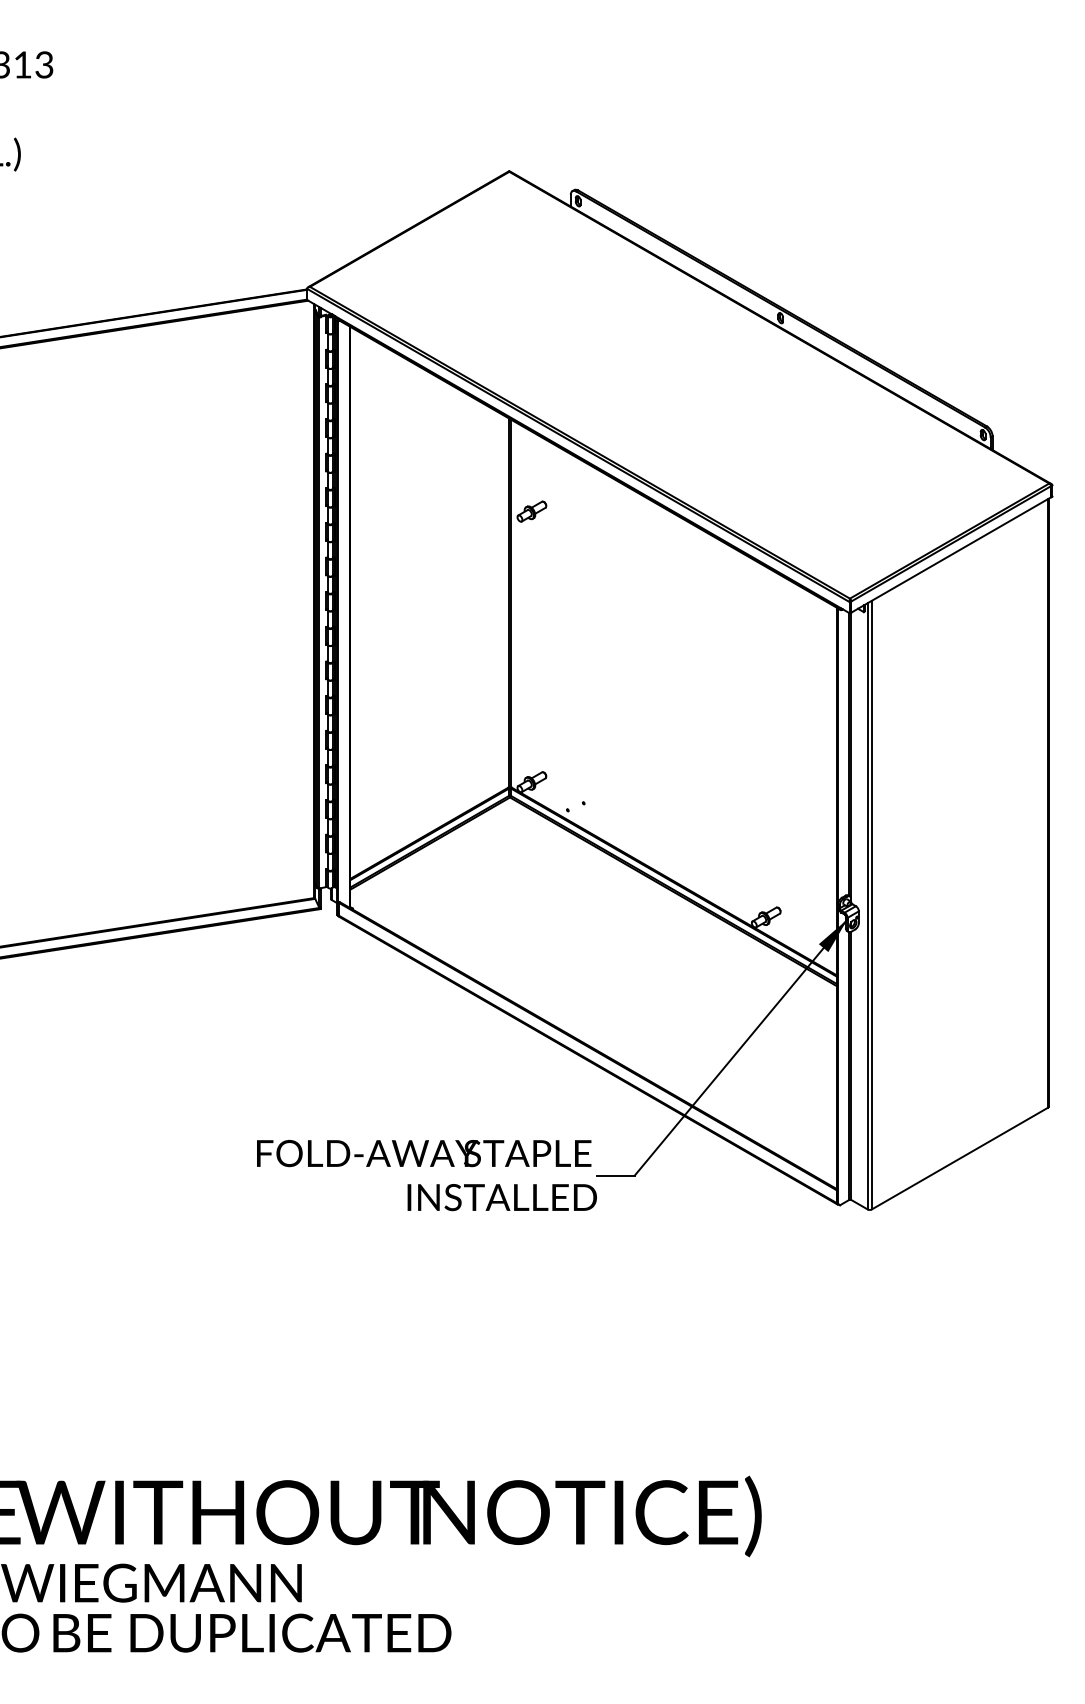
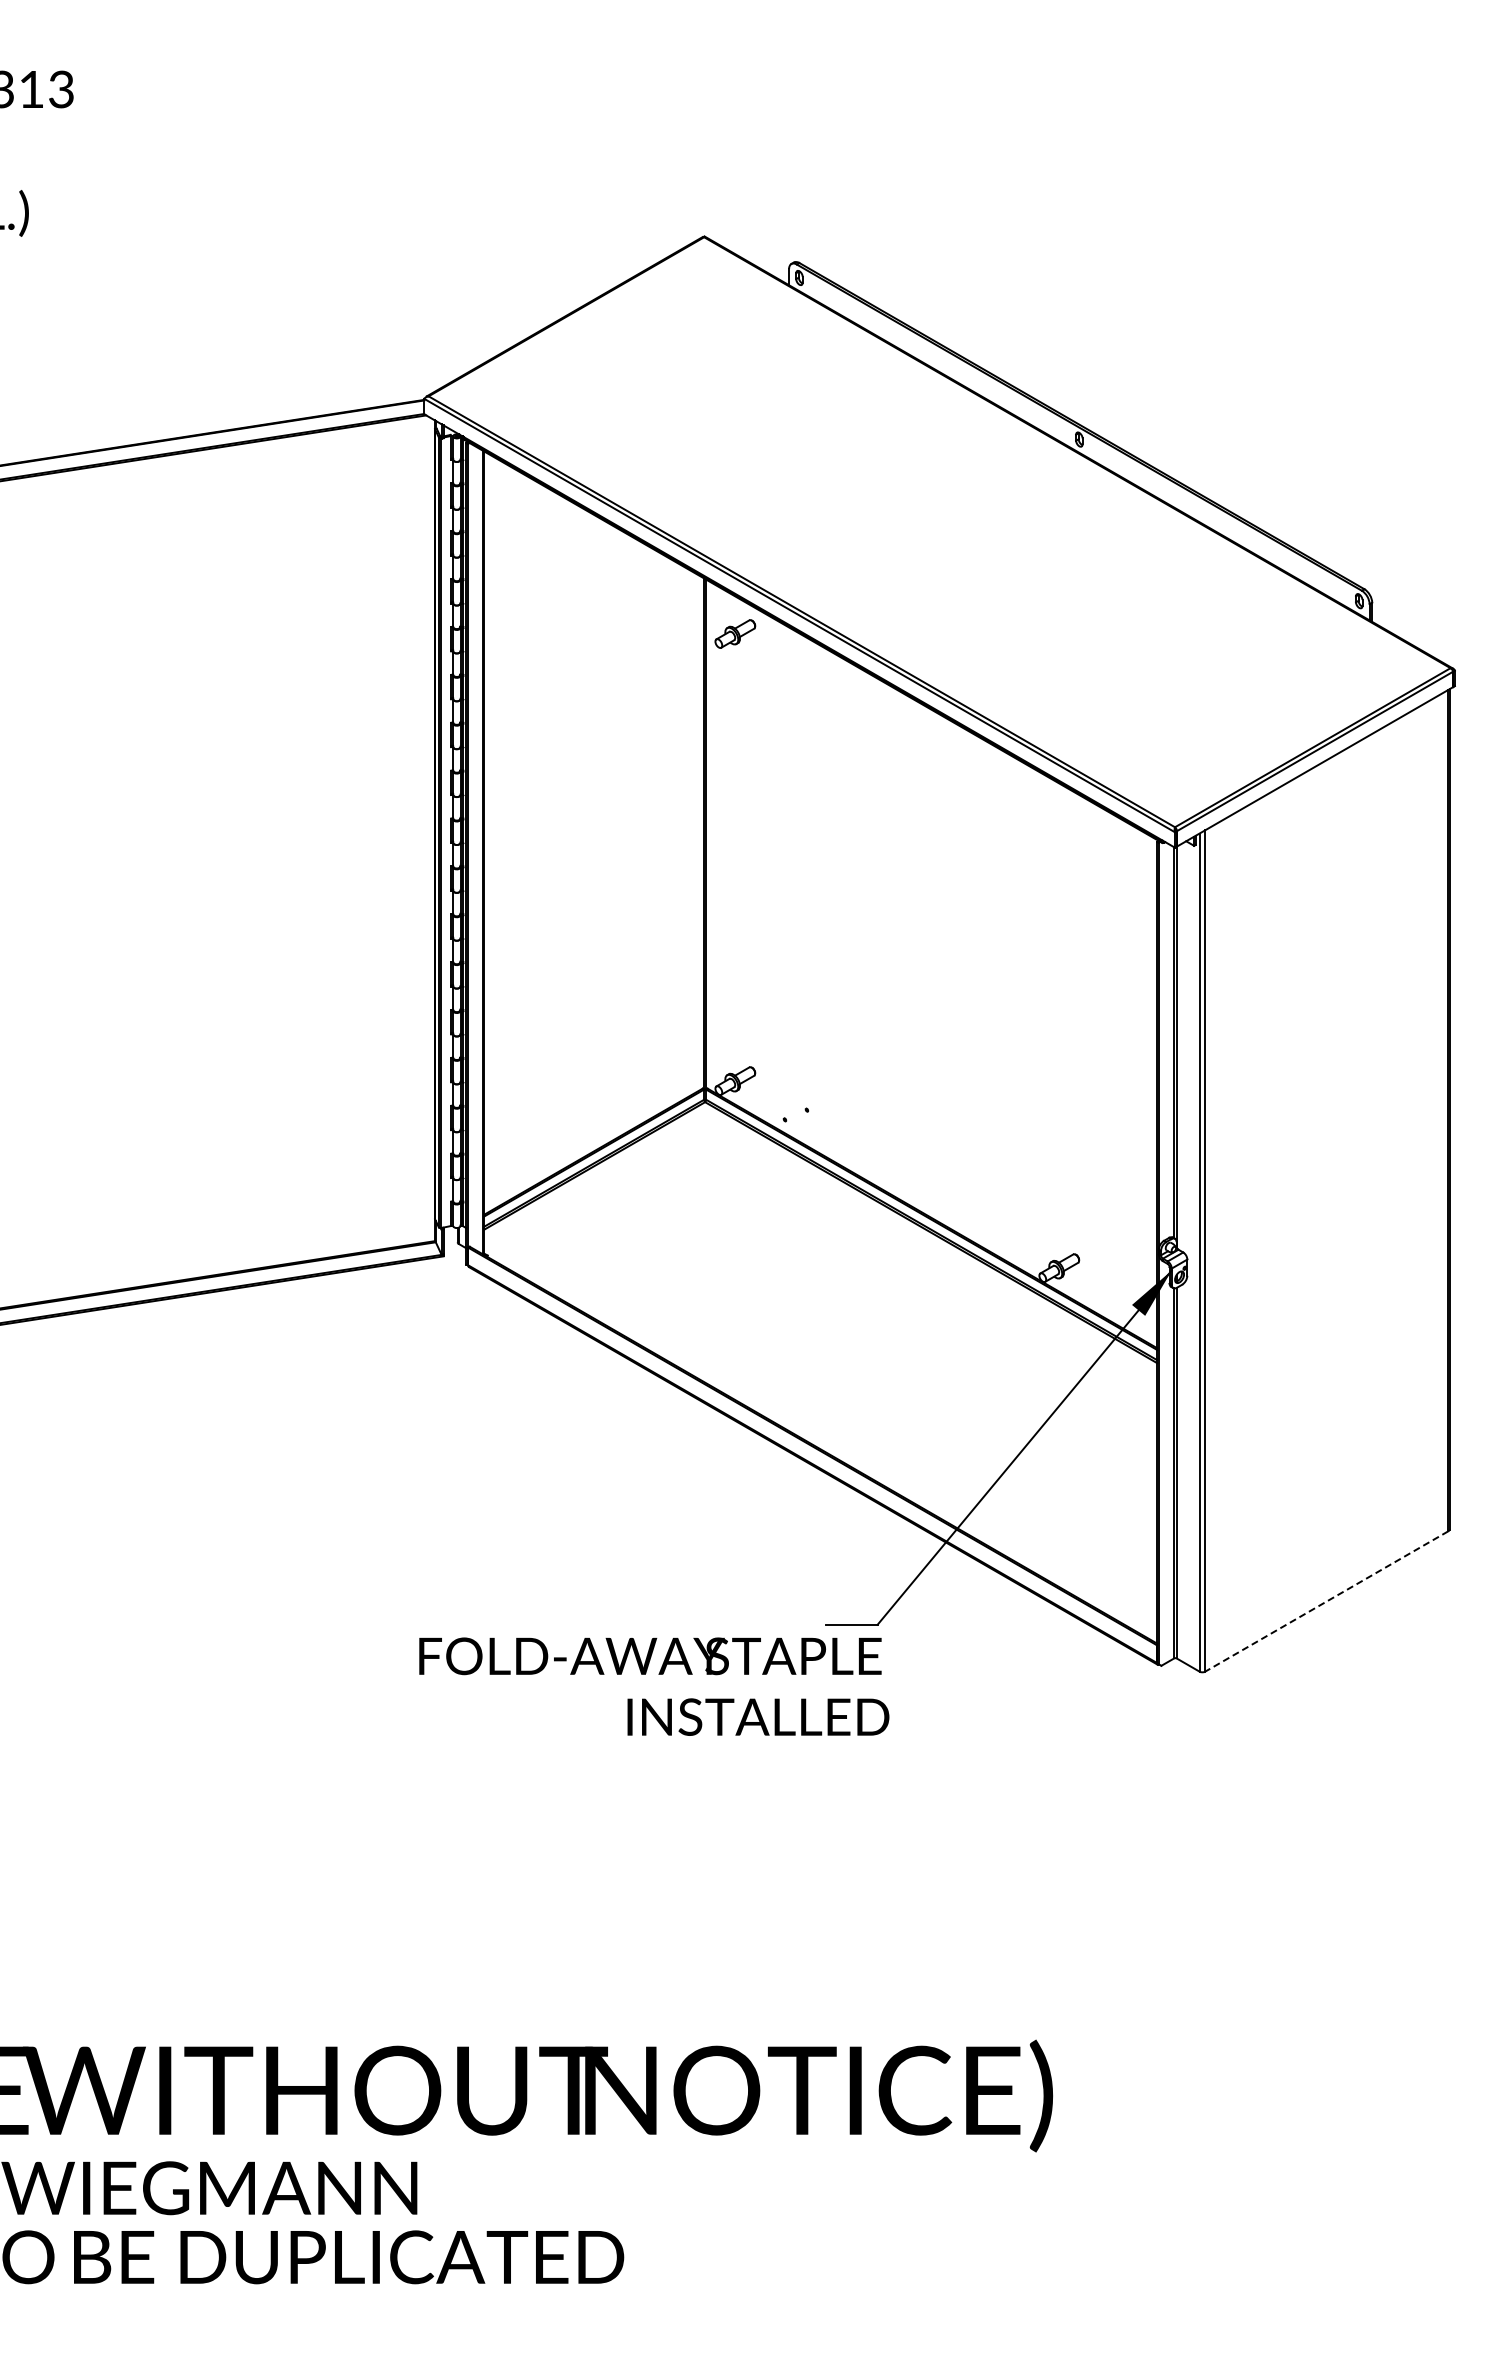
part: (532, 511) -> (735, 633), moved
line: (959, 1158) -> (1326, 1601), solid -> dashed
text: (427, 1175) -> (654, 1686), moved

